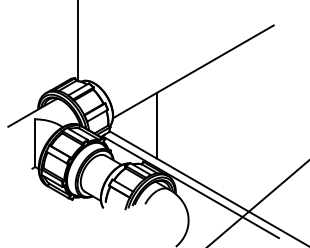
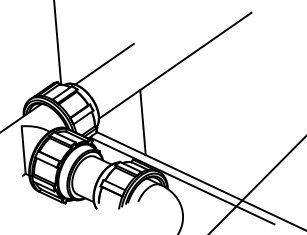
line: (122, 64) -> (104, 64), added

